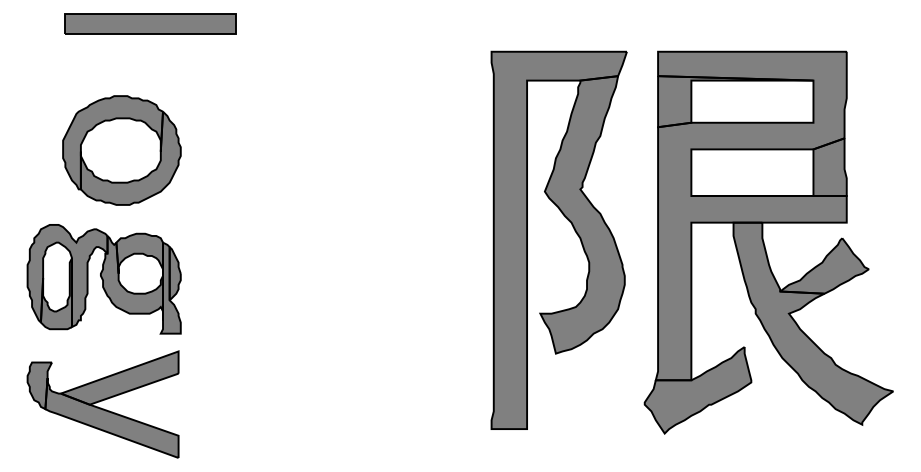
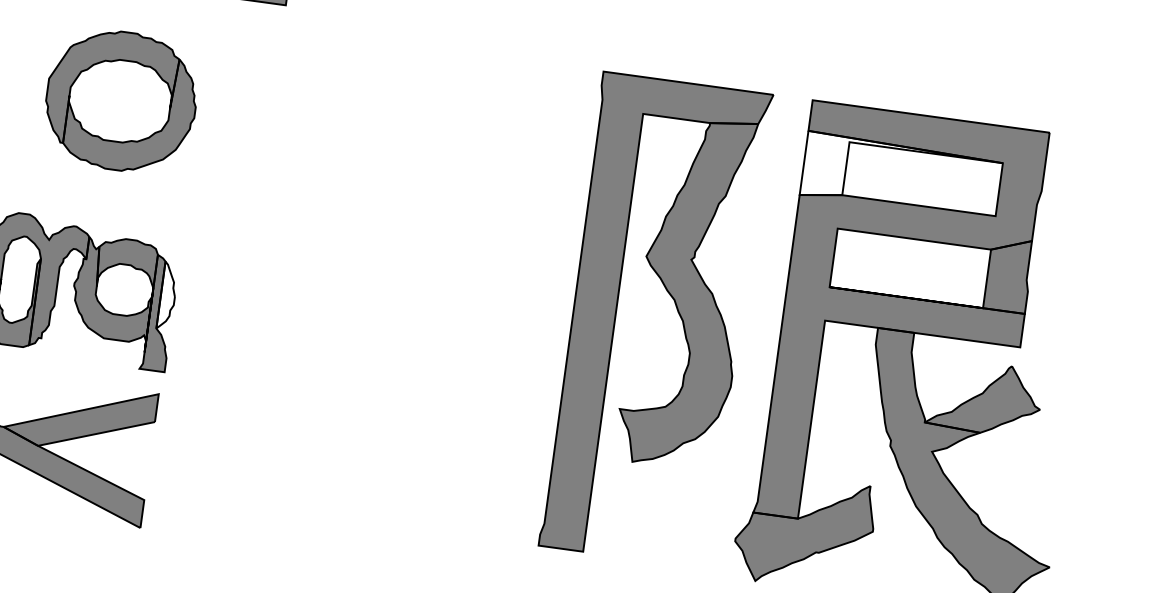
fill: (735, 101) -> (901, 176), removed
part: (121, 150) -> (120, 101), moved
fill: (174, 273) -> (167, 295), removed

